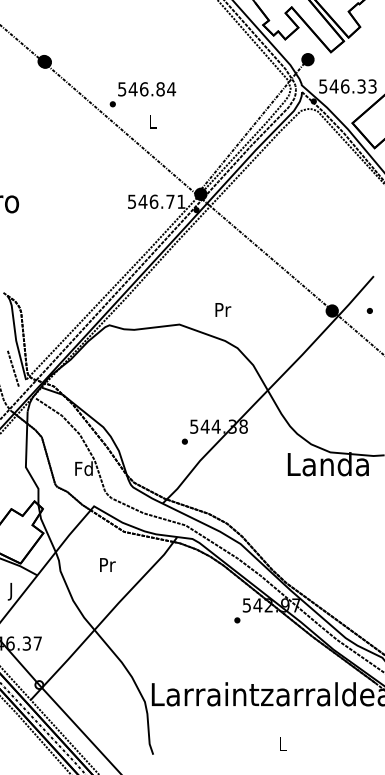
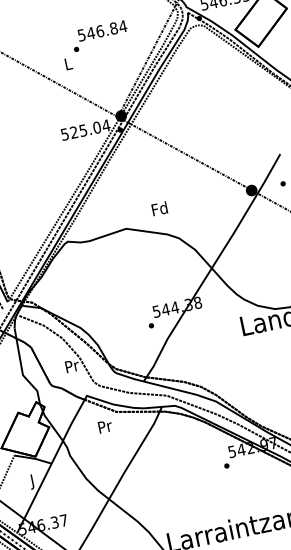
text: (142, 94) -> (99, 36), moved
text: (161, 201) -> (89, 129), 546.71 -> 525.04
text: (222, 309) -> (159, 208), Pr -> Fd
text: (83, 468) -> (71, 366), Fd -> Pr
text: (107, 564) -> (105, 426), moved

